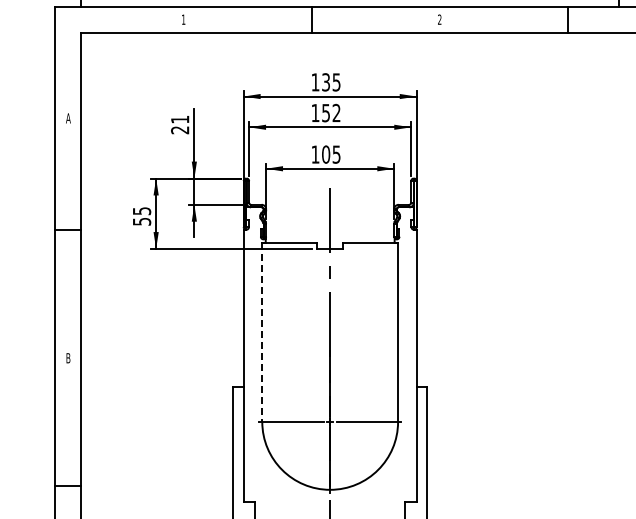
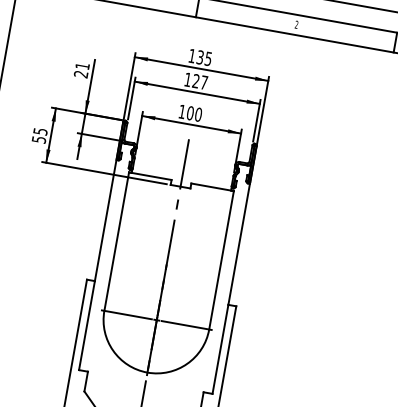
text: (331, 112) -> (200, 81), 152 -> 127
text: (336, 154) -> (198, 114), 105 -> 100
line: (262, 332) -> (116, 241), dashed -> solid

